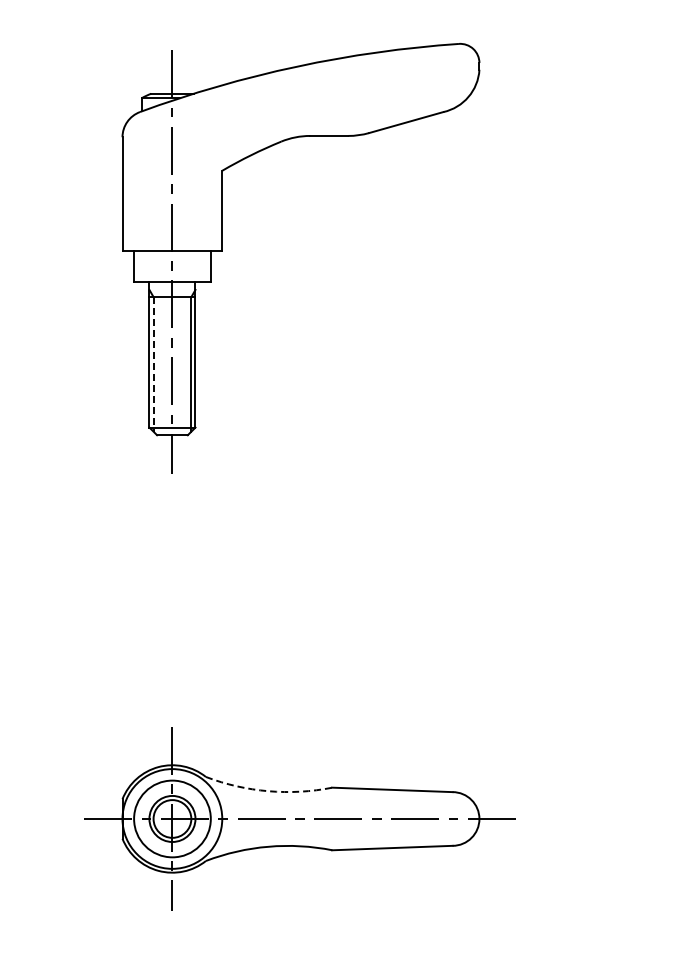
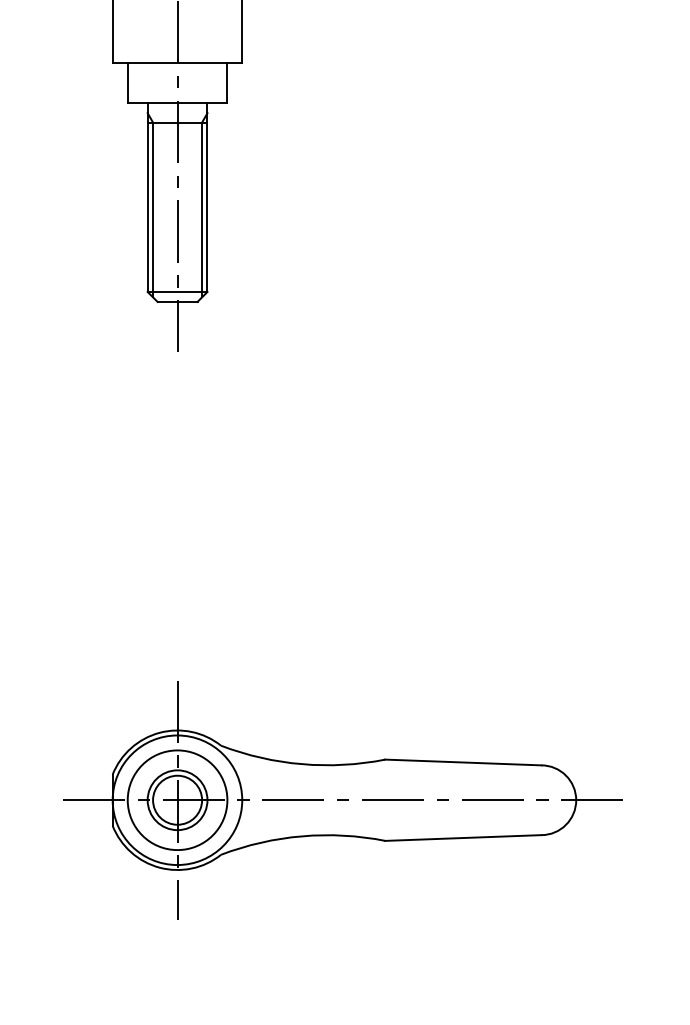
line: (153, 364) -> (152, 210), dashed -> solid
arc: (268, 791) -> (302, 764), dashed -> solid

